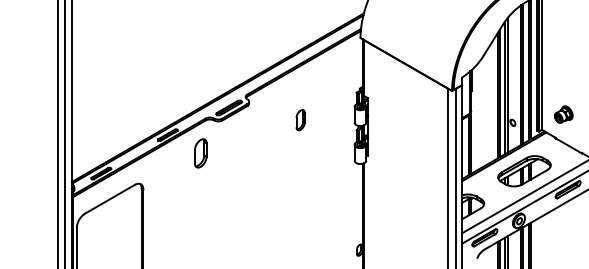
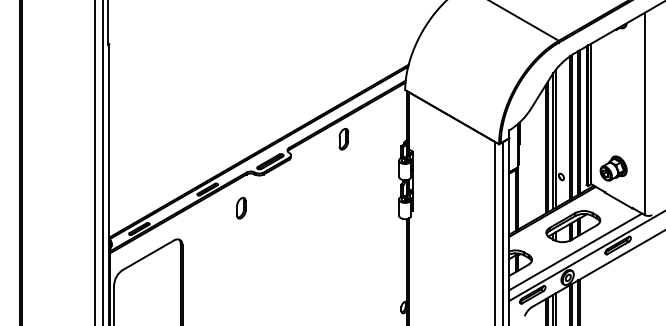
part: (563, 114) -> (613, 168), size x1.43
part: (300, 120) -> (343, 139), moved
part: (200, 152) -> (241, 207), size x0.71

